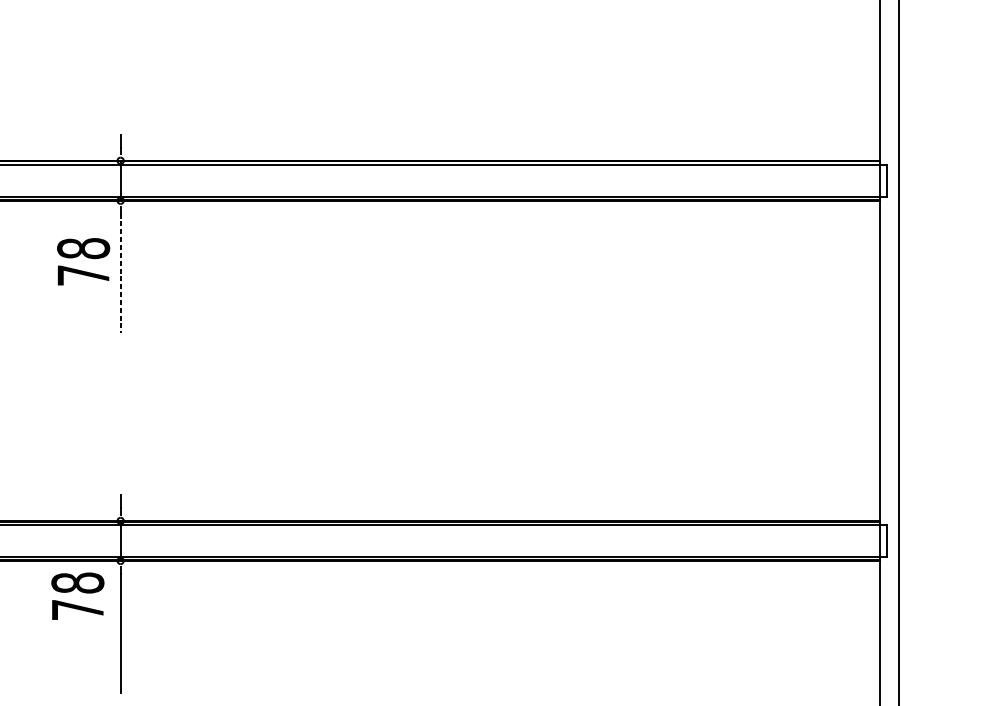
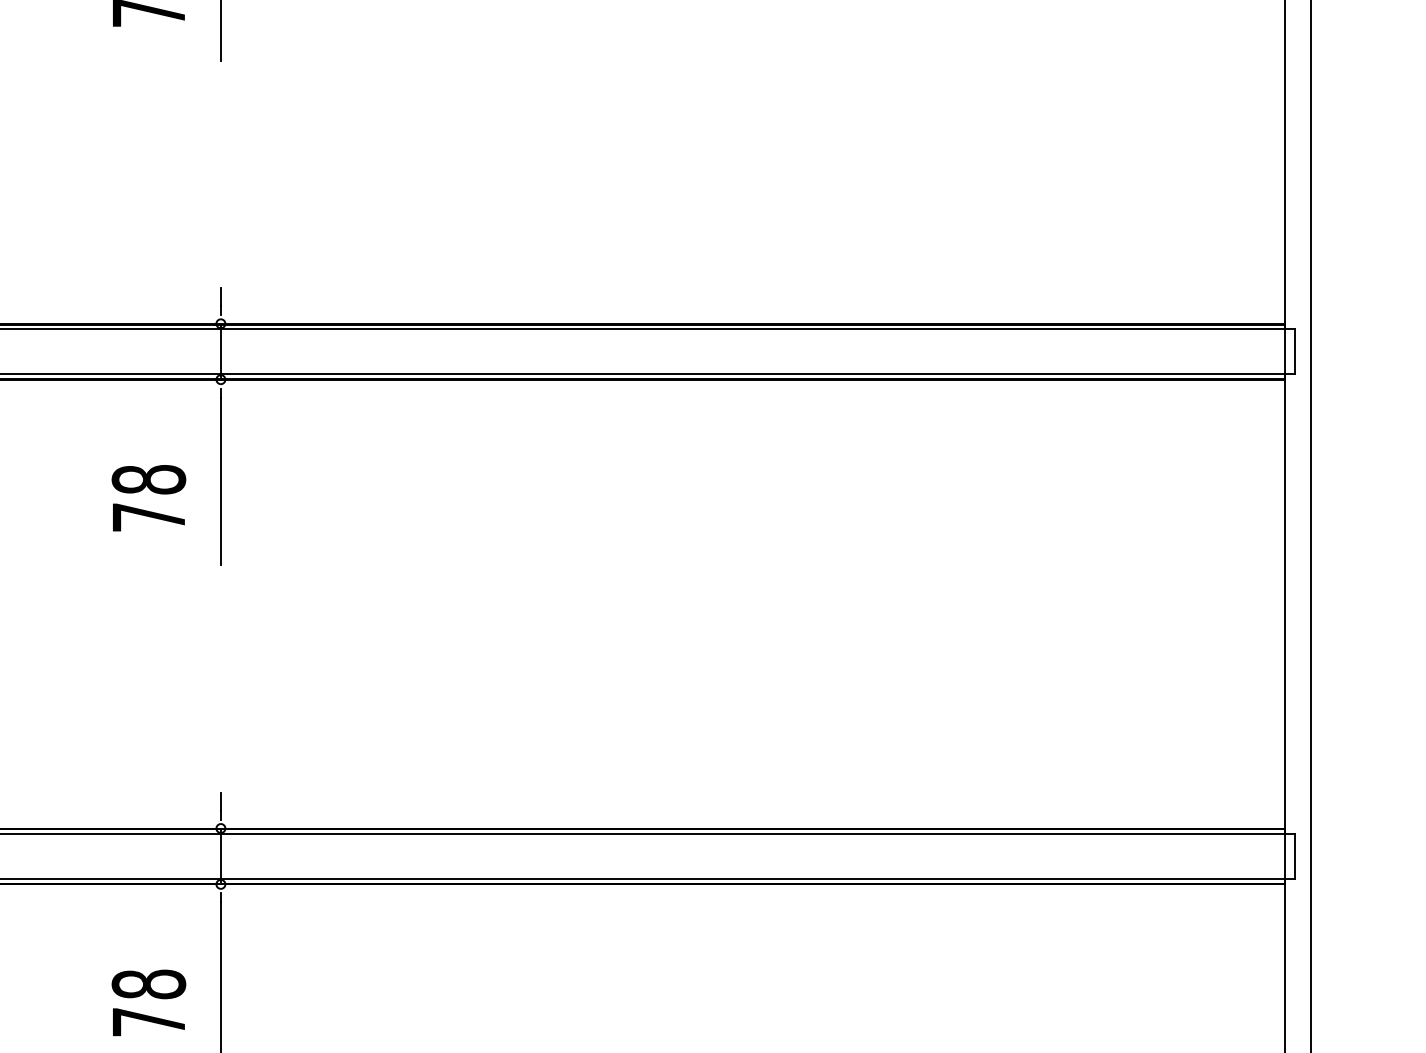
text: (83, 261) -> (148, 498), moved
line: (120, 273) -> (220, 481), dashed -> solid
text: (77, 595) -> (148, 1002), moved

